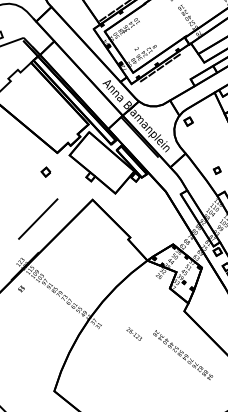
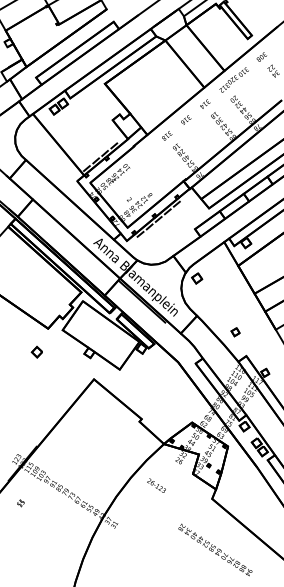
line: (37, 219) -> (32, 407), removed
text: (21, 289) -> (20, 503), moved
text: (134, 333) -> (156, 485), moved

